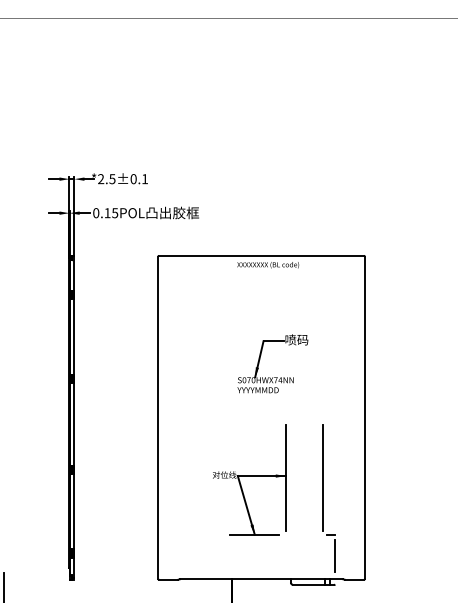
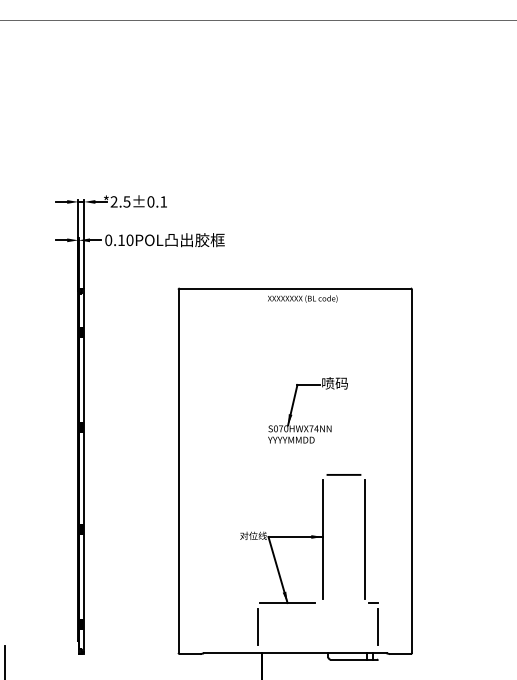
text: (114, 212) -> (129, 239), 0.15POL -> 0.10POL
line: (304, 420) -> (343, 474), added
line: (229, 556) -> (258, 627), added

